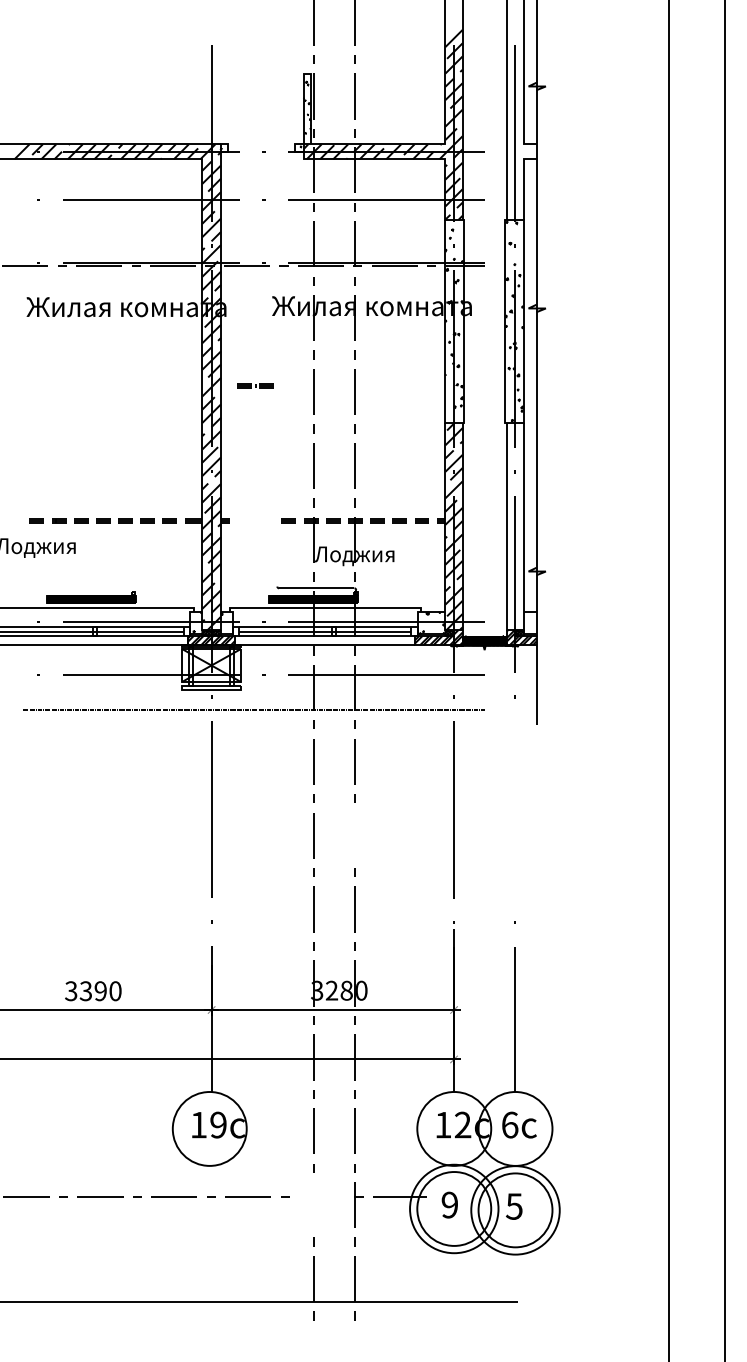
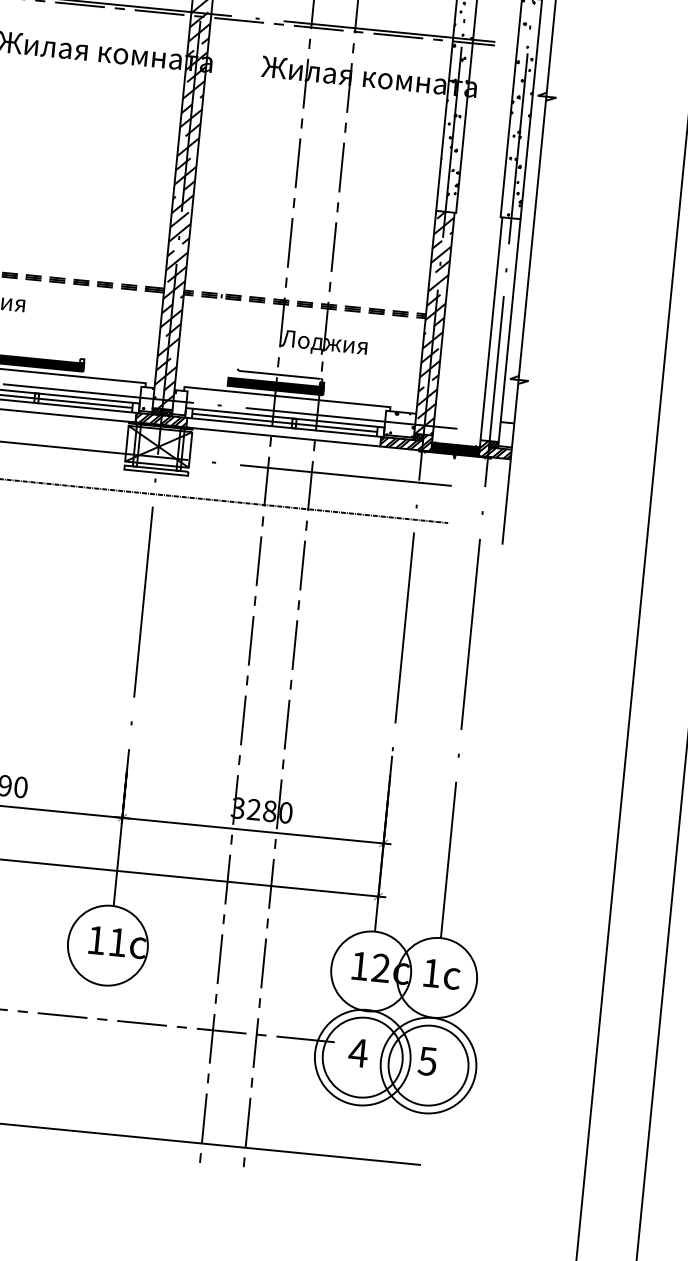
part: (255, 385) -> (221, 295), moved
line: (514, 809) -> (469, 633), added
line: (354, 835) -> (294, 644), added
text: (218, 1124) -> (117, 941), 19 -> 11
text: (510, 1124) -> (432, 972), 6 -> 1
part: (321, 1197) -> (220, 1031), added
text: (449, 1204) -> (358, 1052), 9 -> 4

